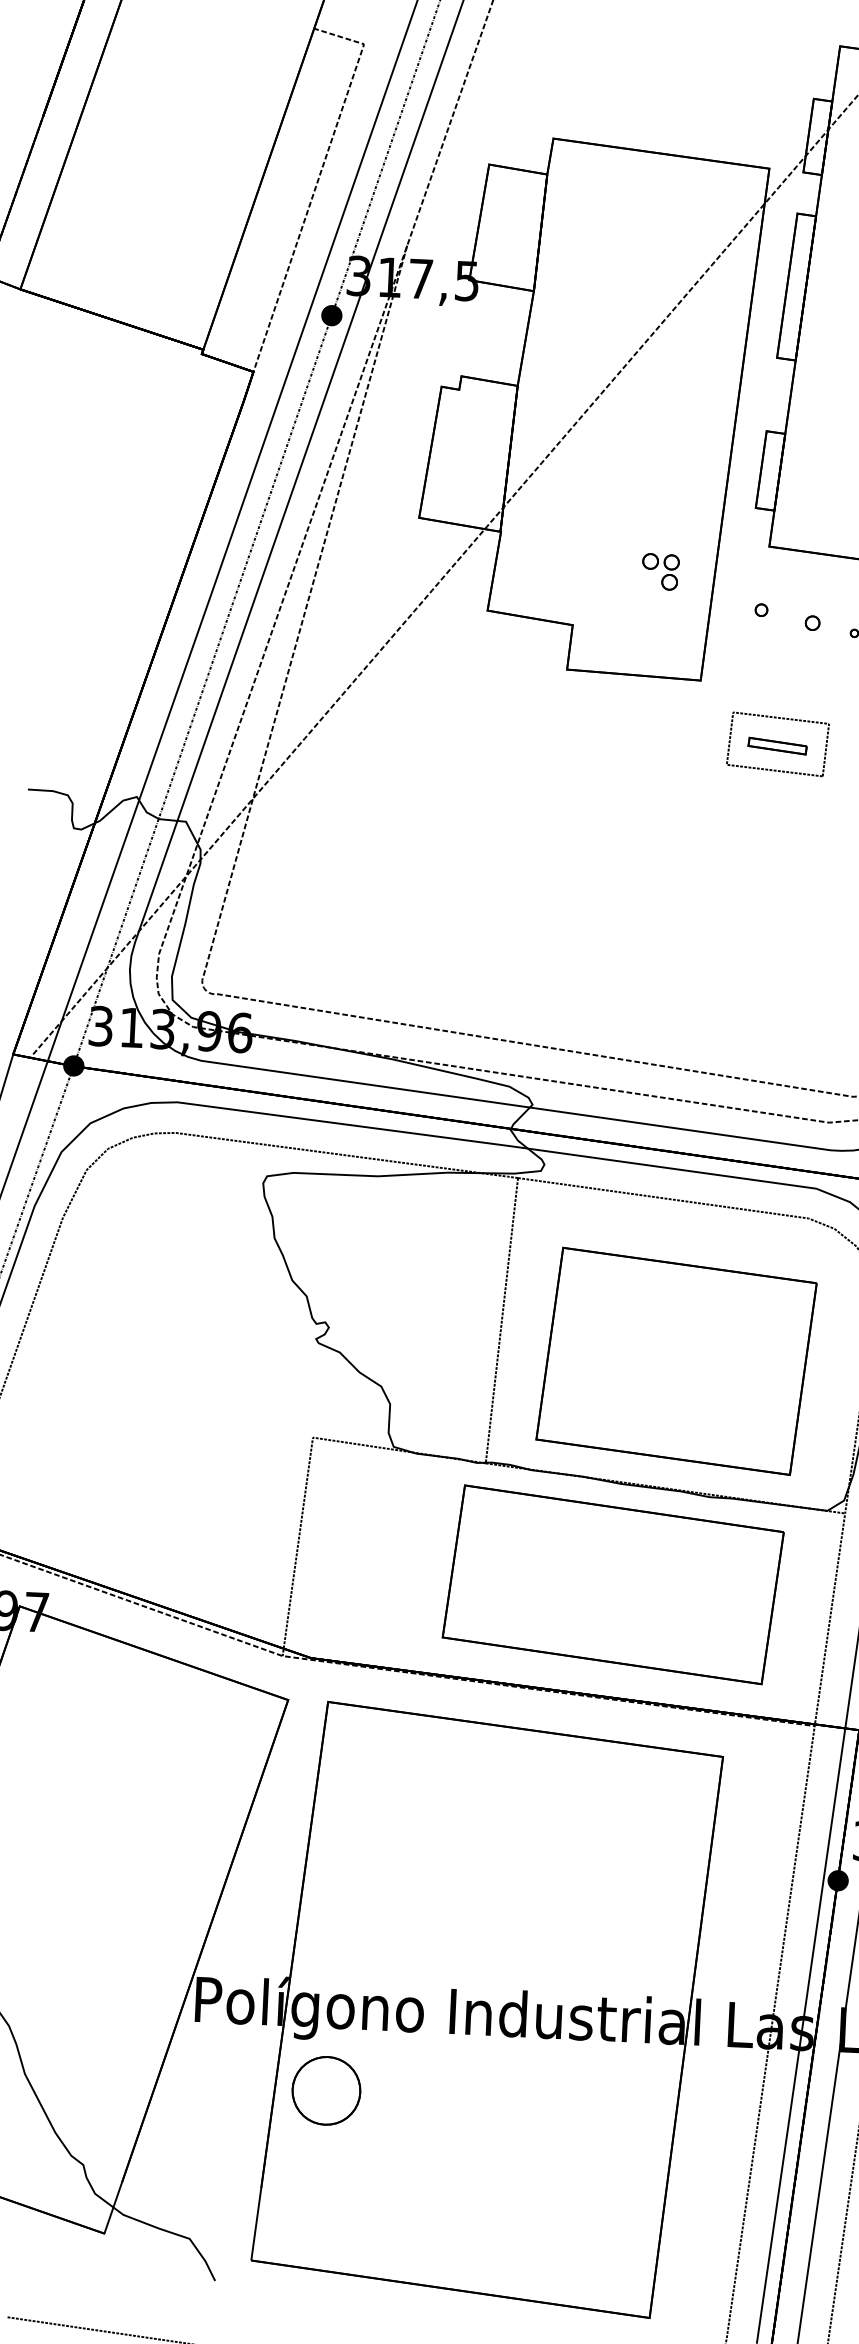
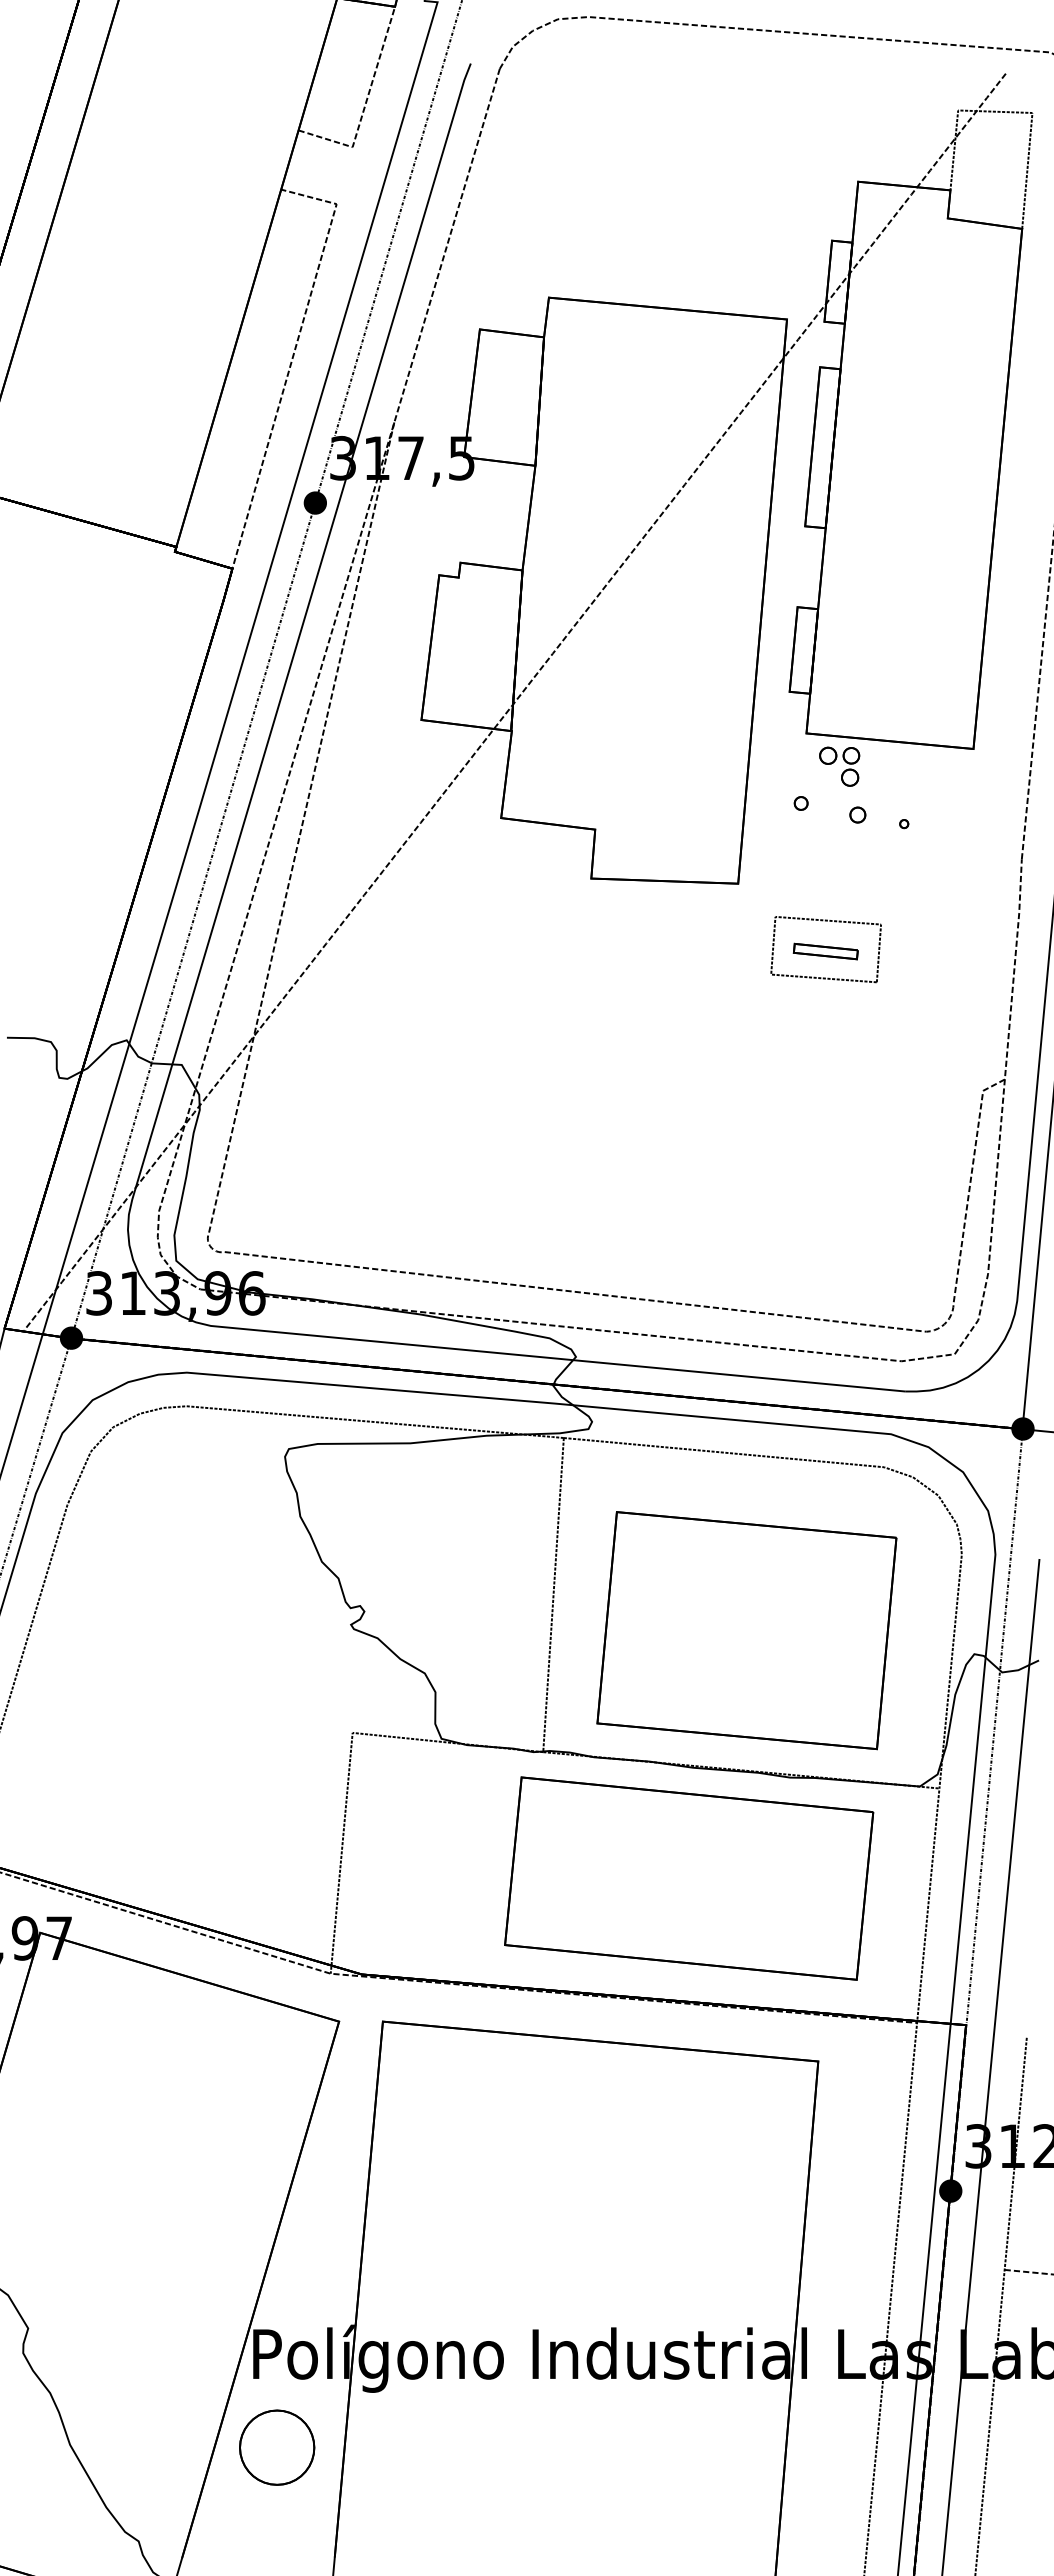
part: (657, 566) -> (835, 761), moved
part: (326, 2090) -> (277, 2447), moved

